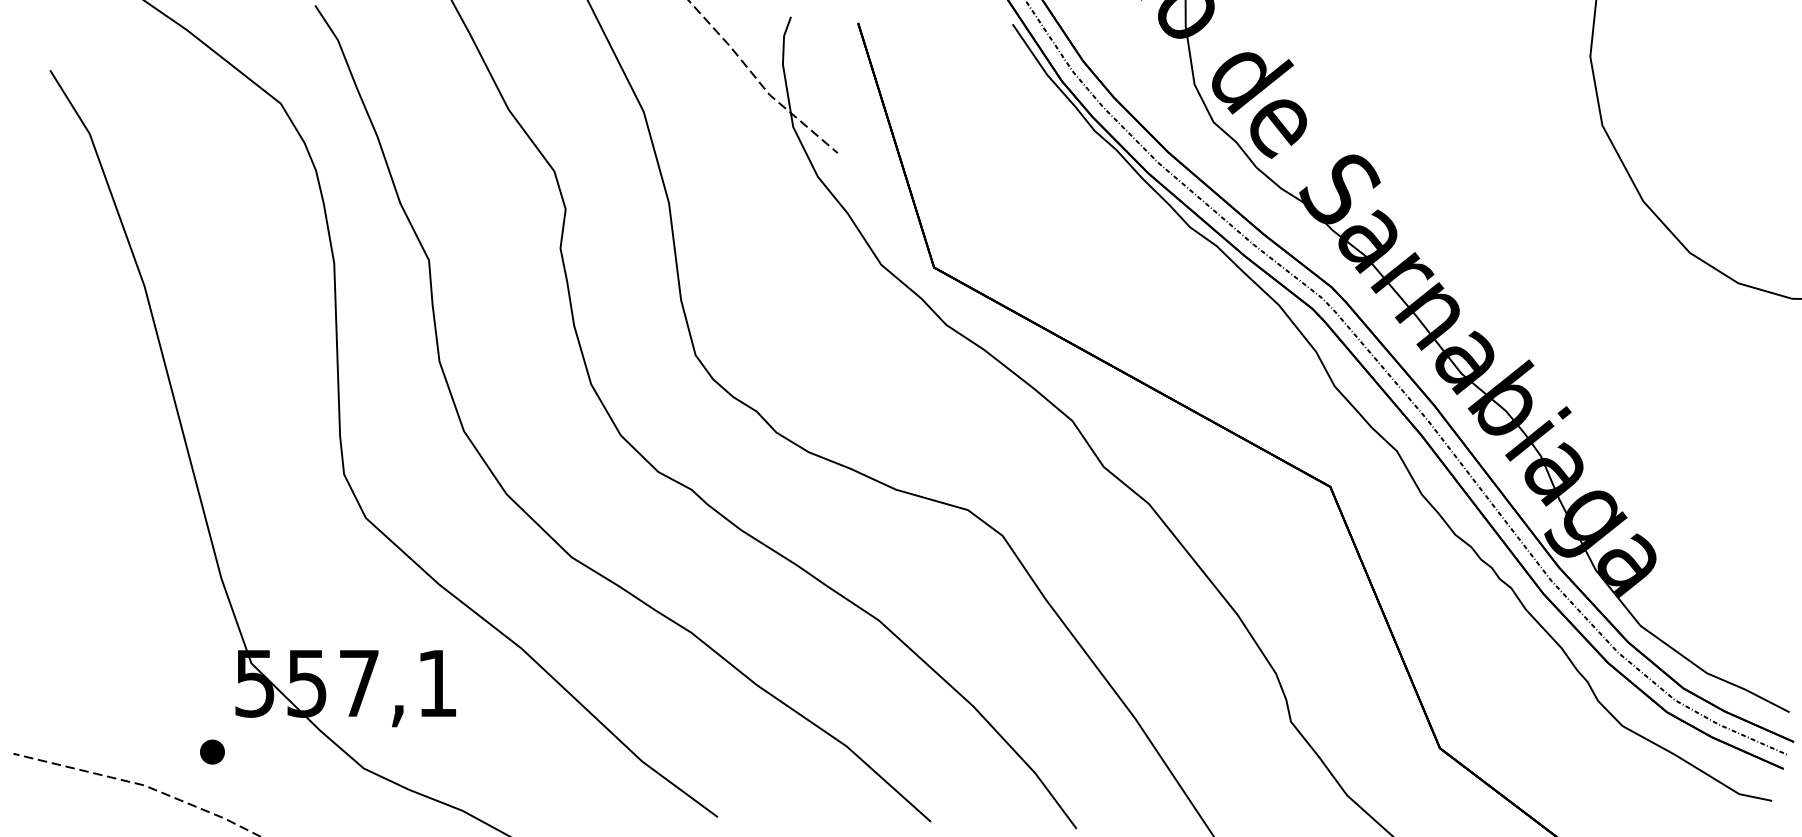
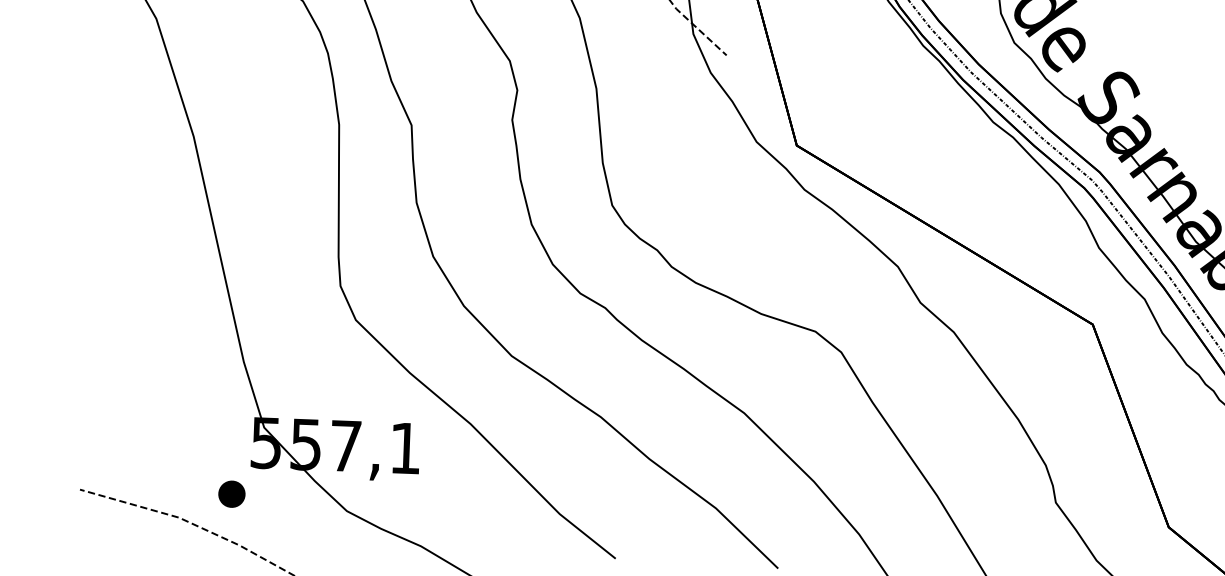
part: (212, 751) -> (231, 493), size x1.43

